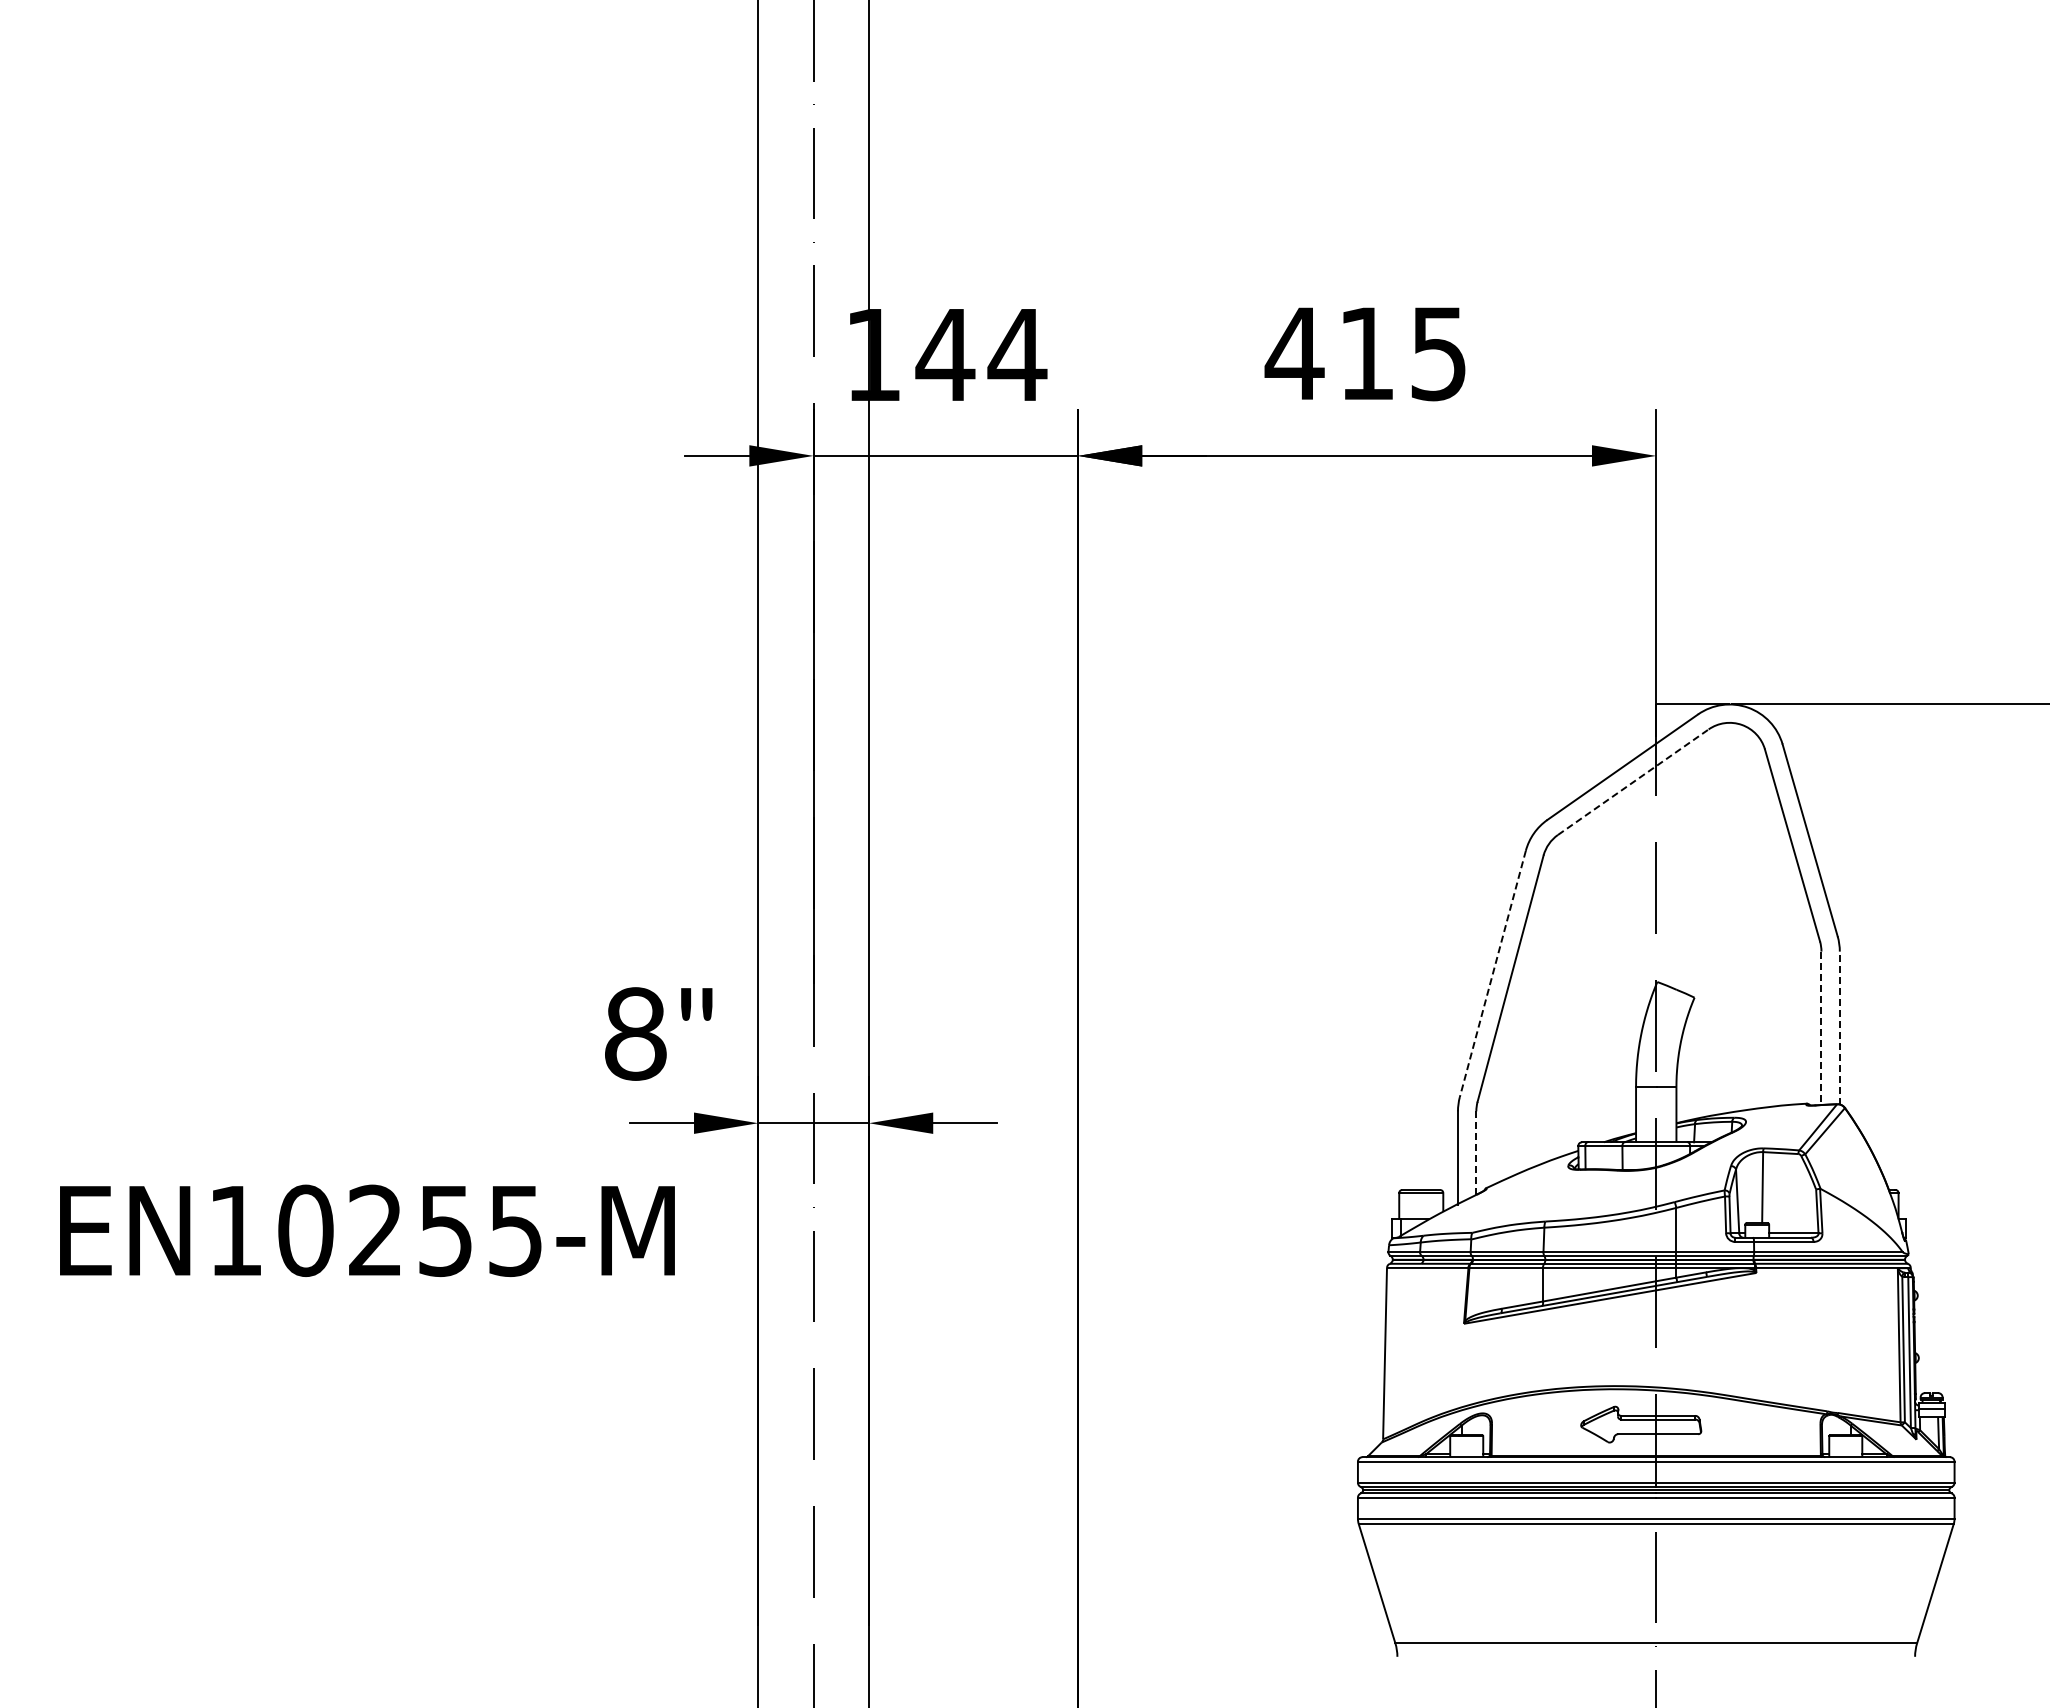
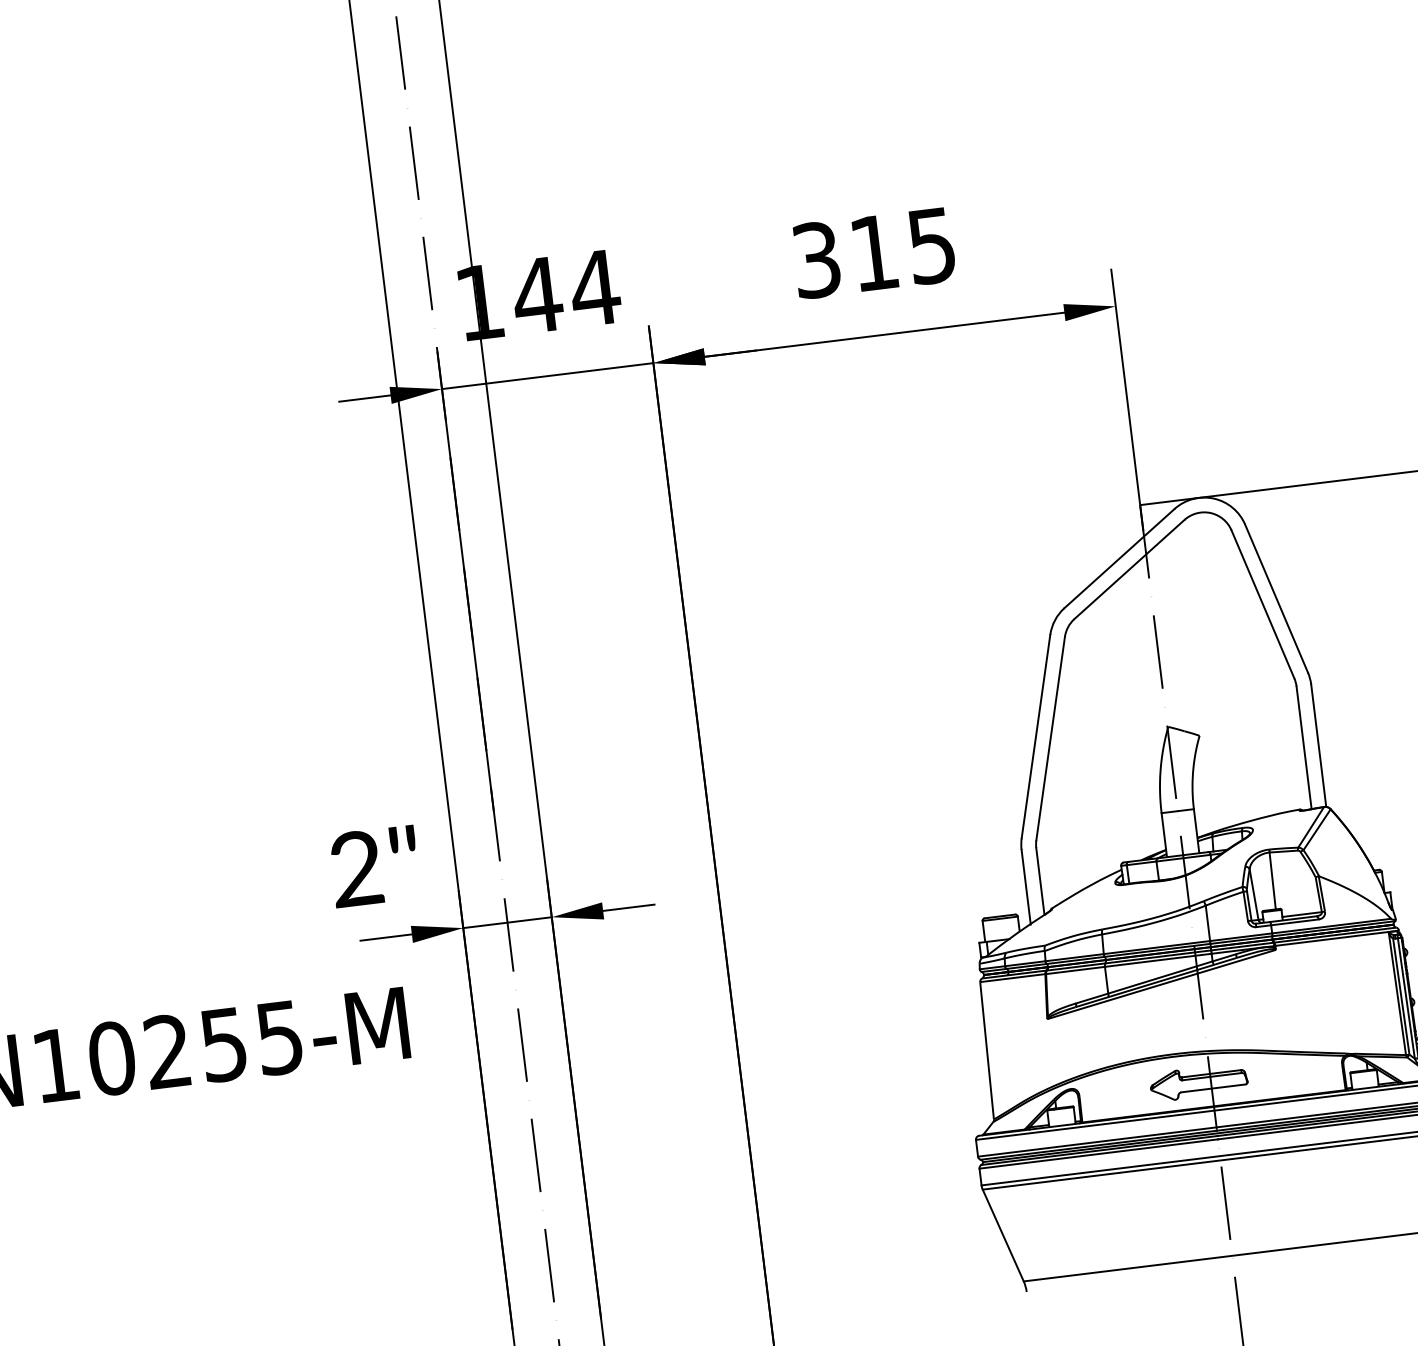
text: (1294, 353) -> (816, 259), 415 -> 315
line: (1633, 782) -> (1129, 569), dashed -> solid
line: (1492, 973) -> (1035, 736), dashed -> solid
line: (1839, 1027) -> (1318, 745), dashed -> solid
line: (1821, 1028) -> (1304, 747), dashed -> solid
text: (635, 1033) -> (356, 868), 8" -> 2"
line: (1476, 1153) -> (1040, 881), dashed -> solid

